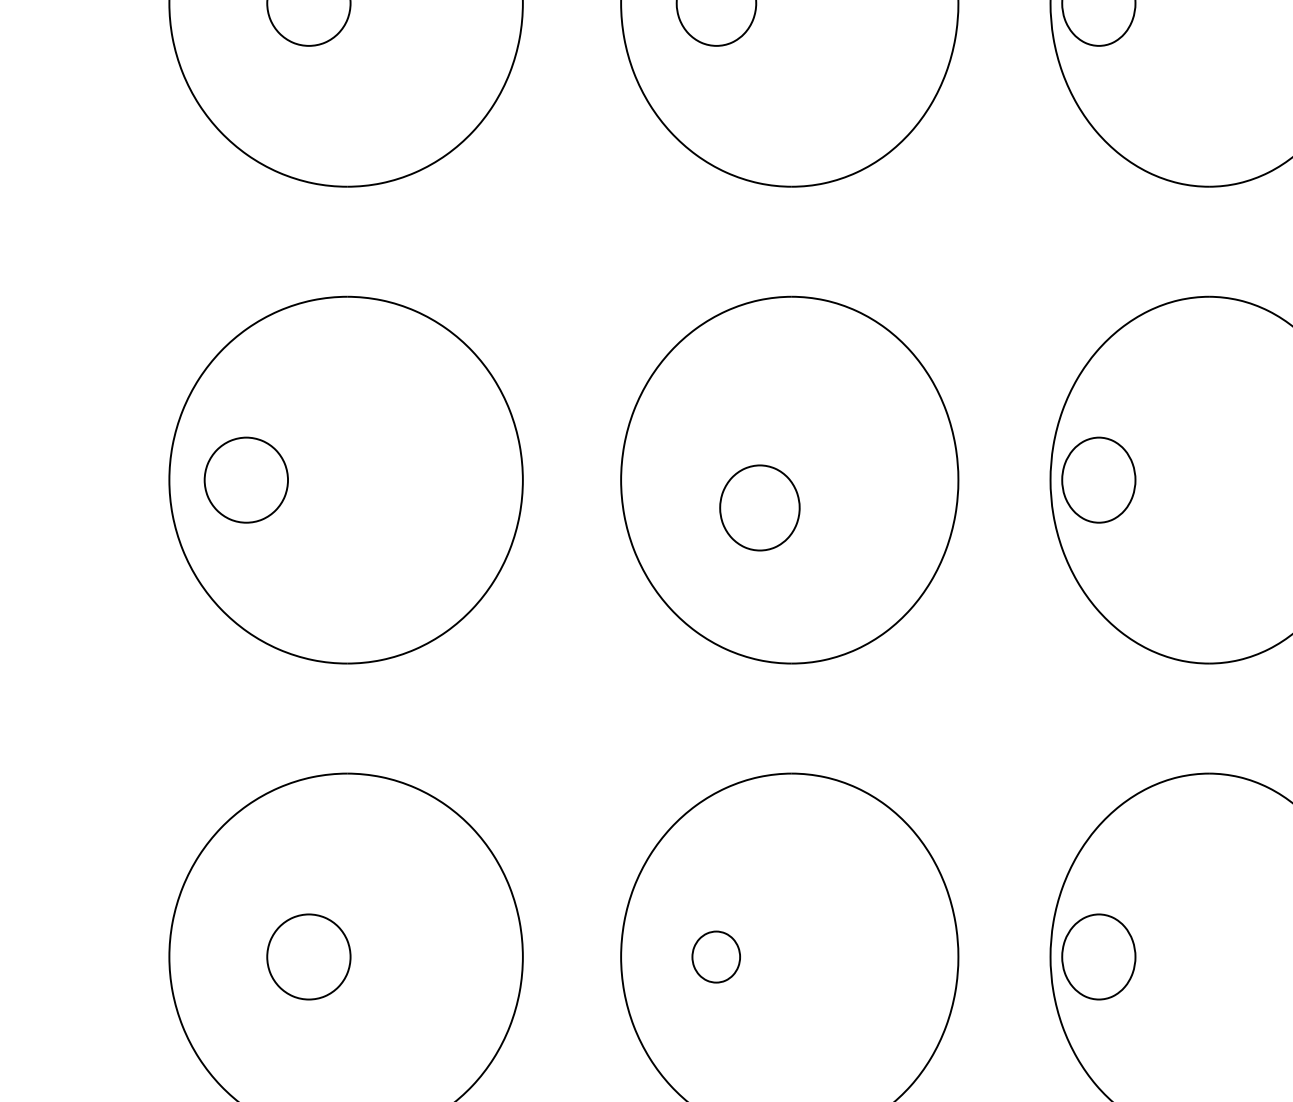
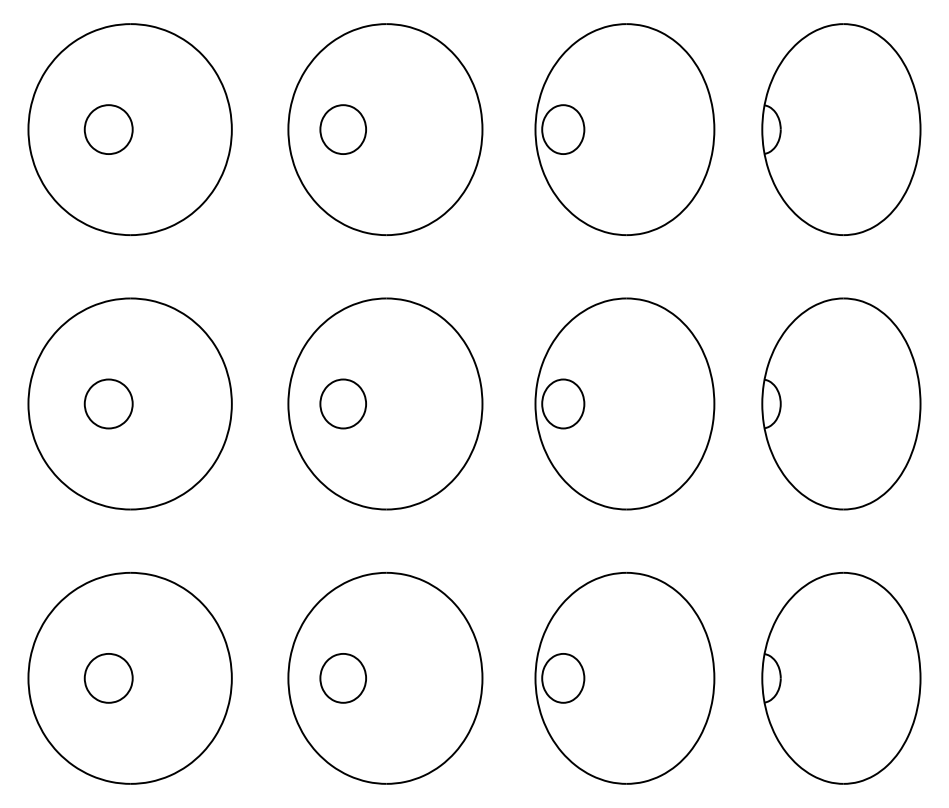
part: (245, 479) -> (108, 403), moved
part: (758, 507) -> (342, 403), moved
part: (715, 957) -> (342, 678), size x1.67

